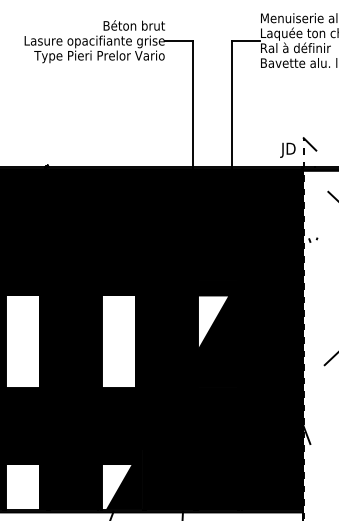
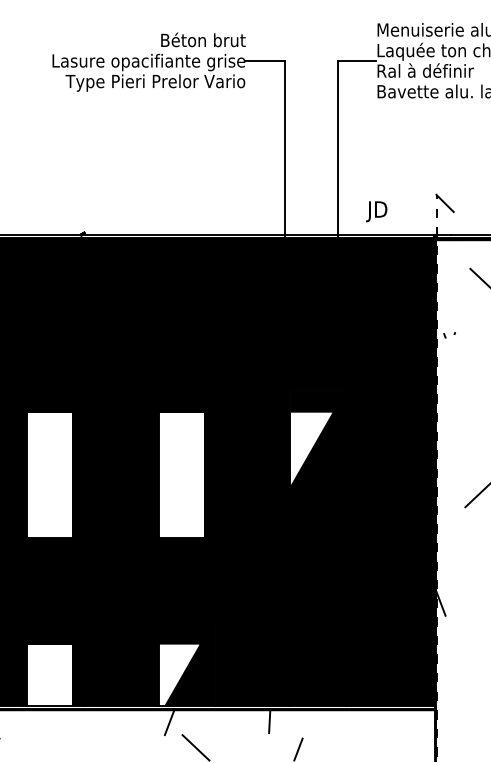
text: (287, 150) -> (376, 211), moved

